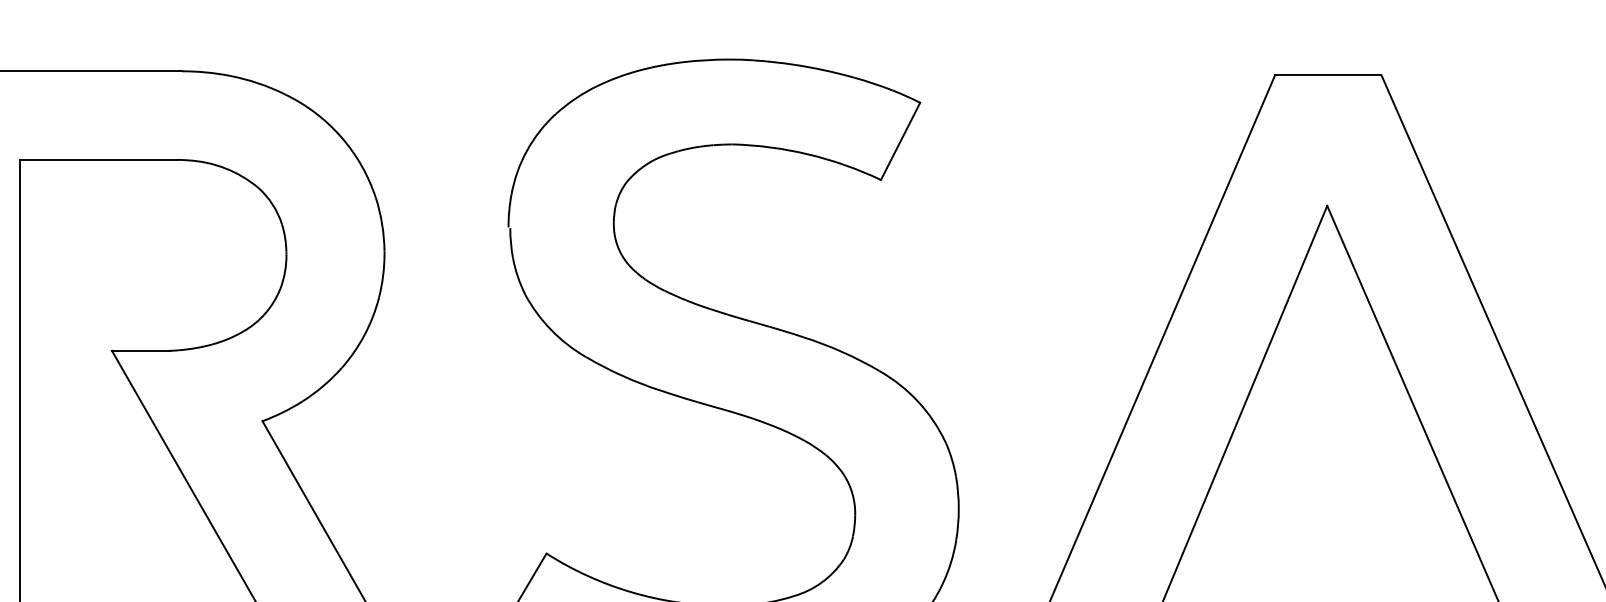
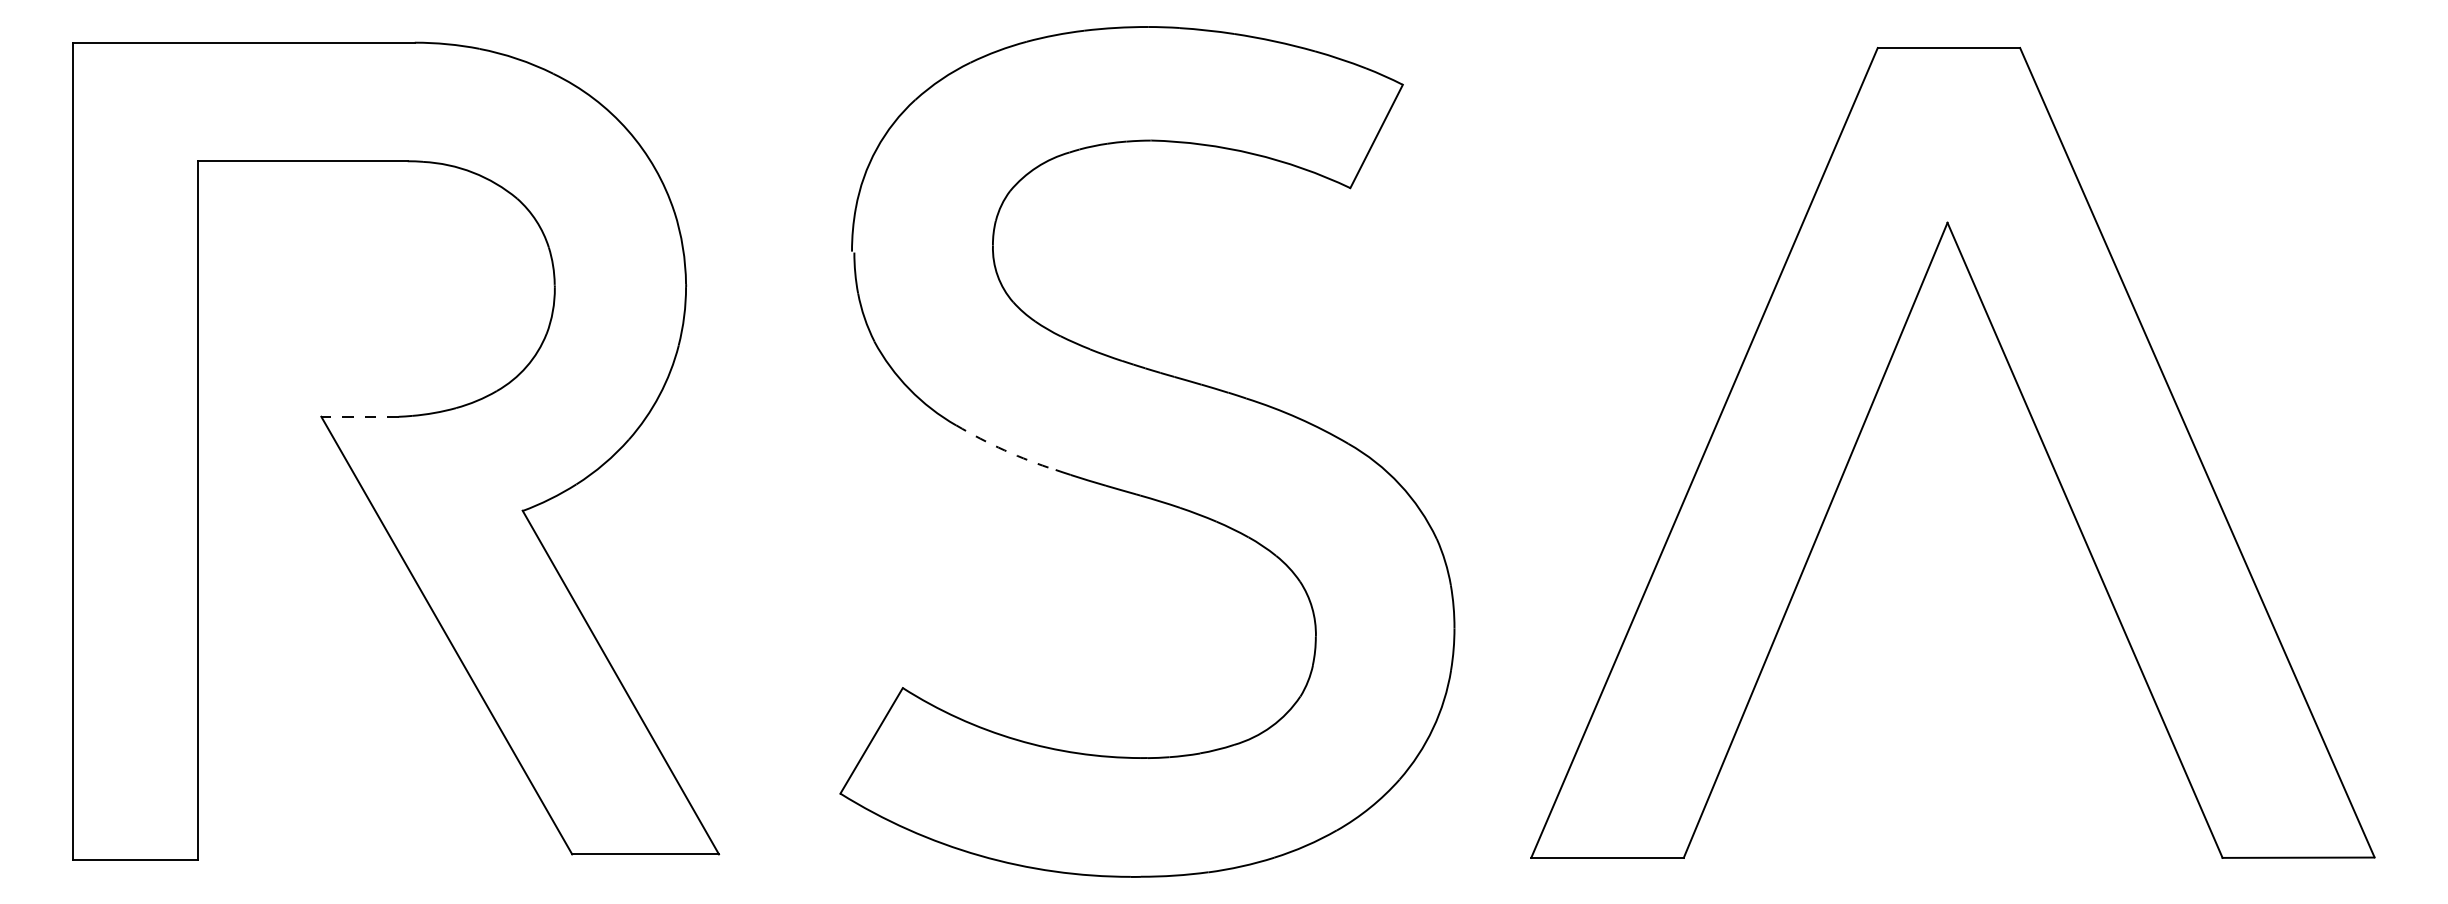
line: (141, 350) -> (360, 416), solid -> dashed
arc: (622, 376) -> (1004, 450), solid -> dashed

